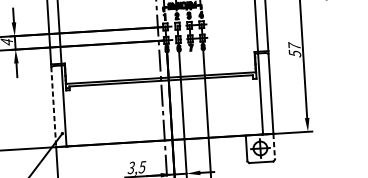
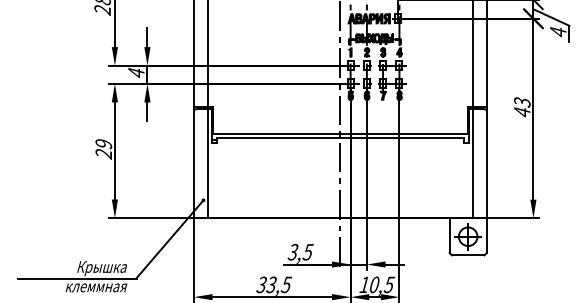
text: (294, 49) -> (522, 106), 57 -> 43
line: (53, 107) -> (193, 164), dashed -> solid
line: (274, 147) -> (486, 236), dashed -> solid

